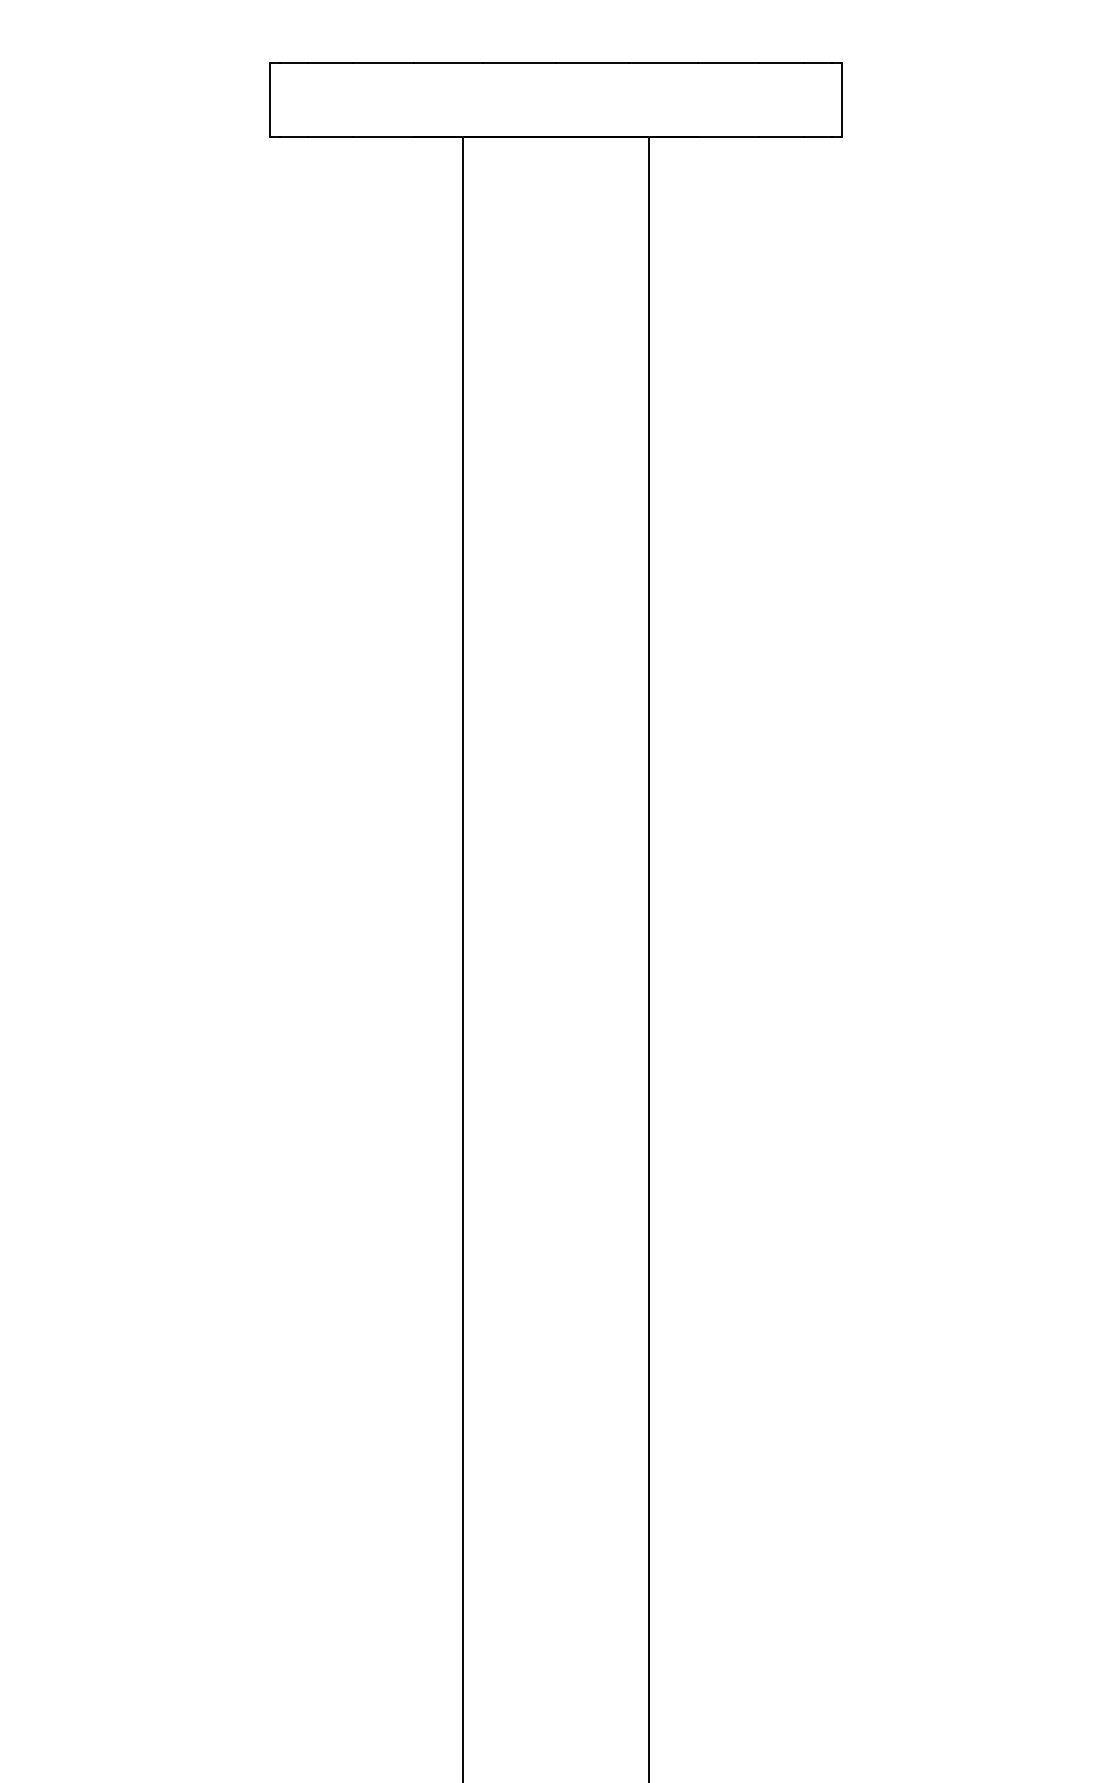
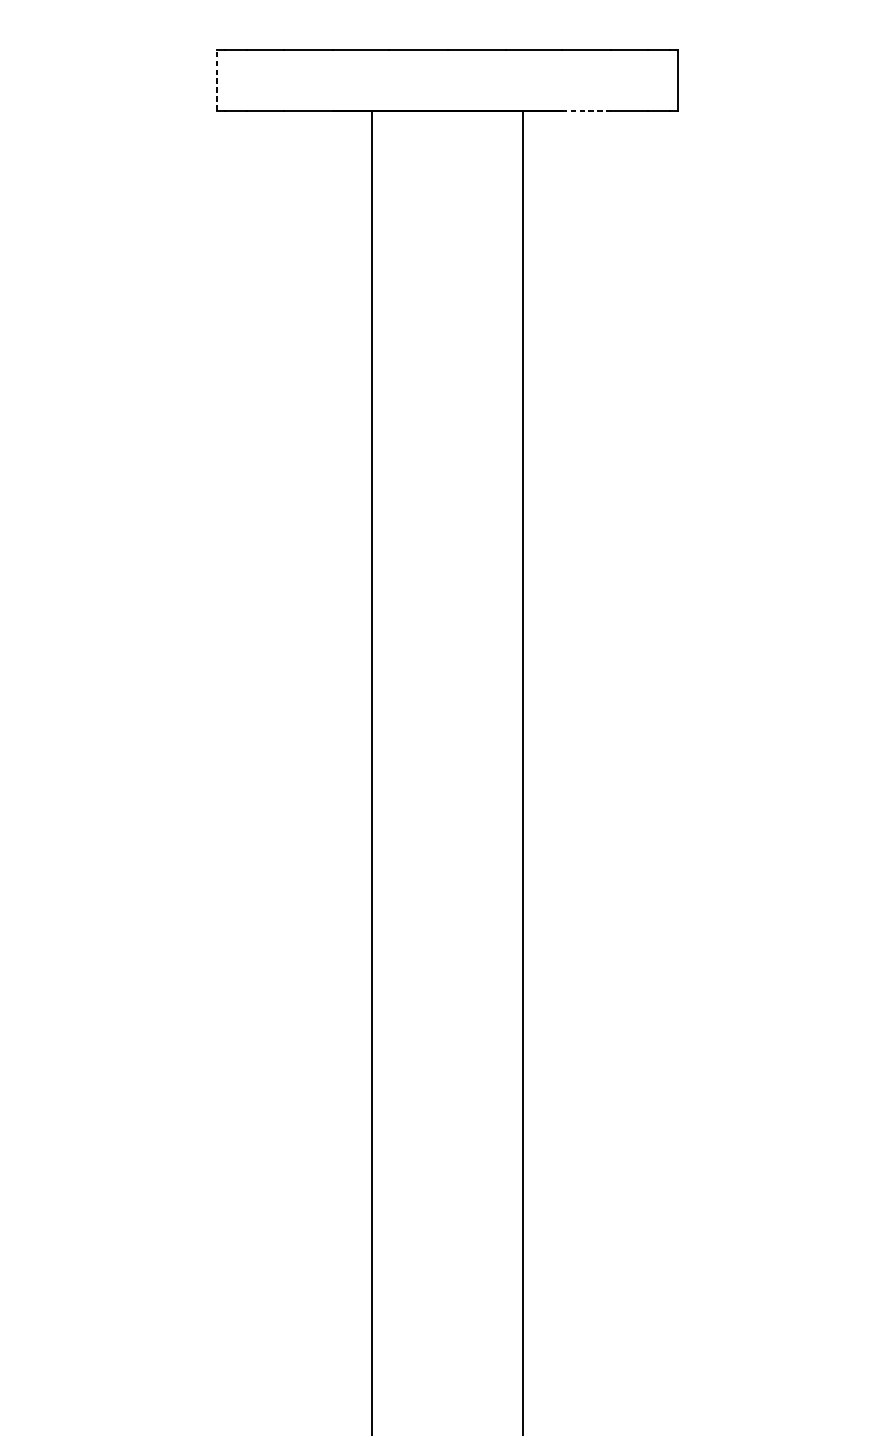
line: (269, 99) -> (216, 80), solid -> dashed
line: (728, 137) -> (586, 110), solid -> dashed

